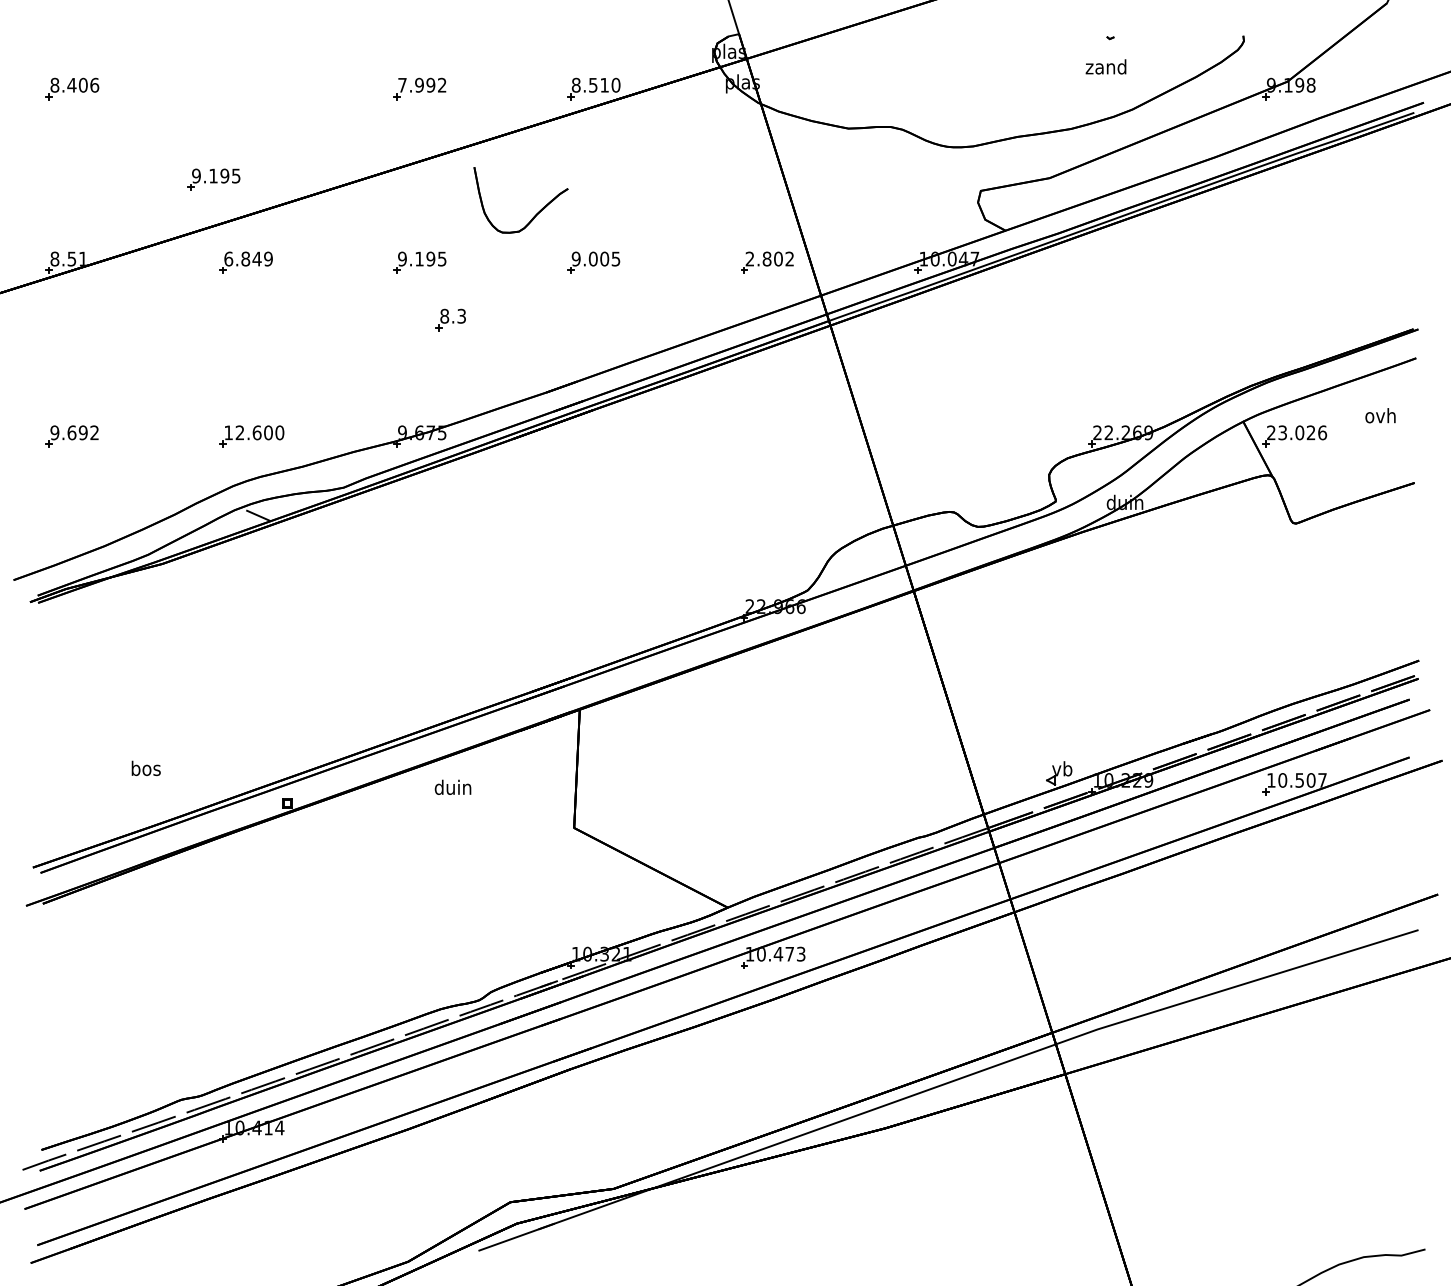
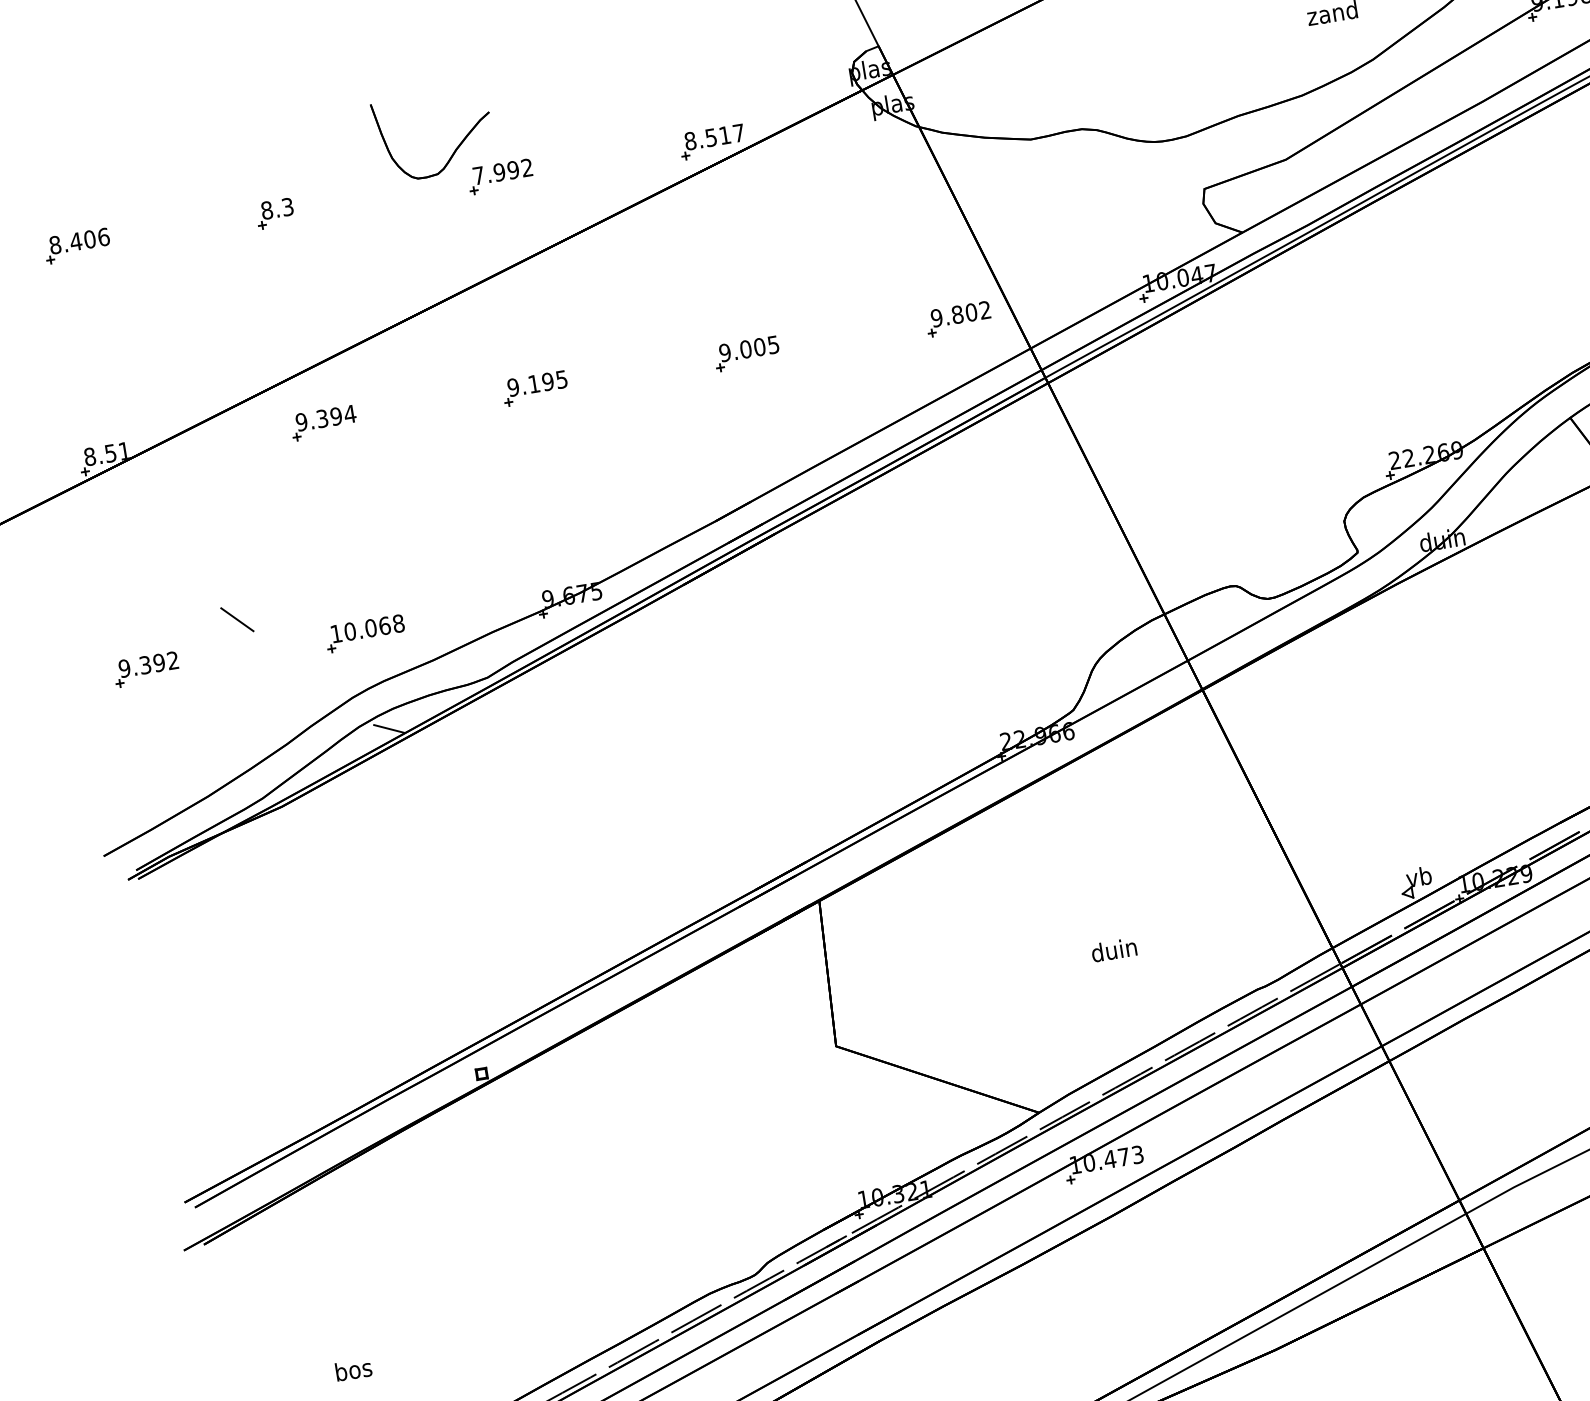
text: (615, 84) -> (738, 132), 8.510 -> 8.517
part: (213, 179) -> (267, 328), removed
part: (535, 214) -> (454, 149), moved
text: (248, 258) -> (325, 417), 6.849 -> 9.394
text: (749, 258) -> (936, 317), 2.802 -> 9.802
part: (450, 319) -> (274, 213), moved
line: (151, 408) -> (237, 619), added
text: (71, 432) -> (144, 664), 9.692 -> 9.392
text: (259, 432) -> (373, 627), 12.600 -> 10.068
text: (145, 768) -> (352, 1370), moved
text: (452, 786) -> (1113, 949), moved

